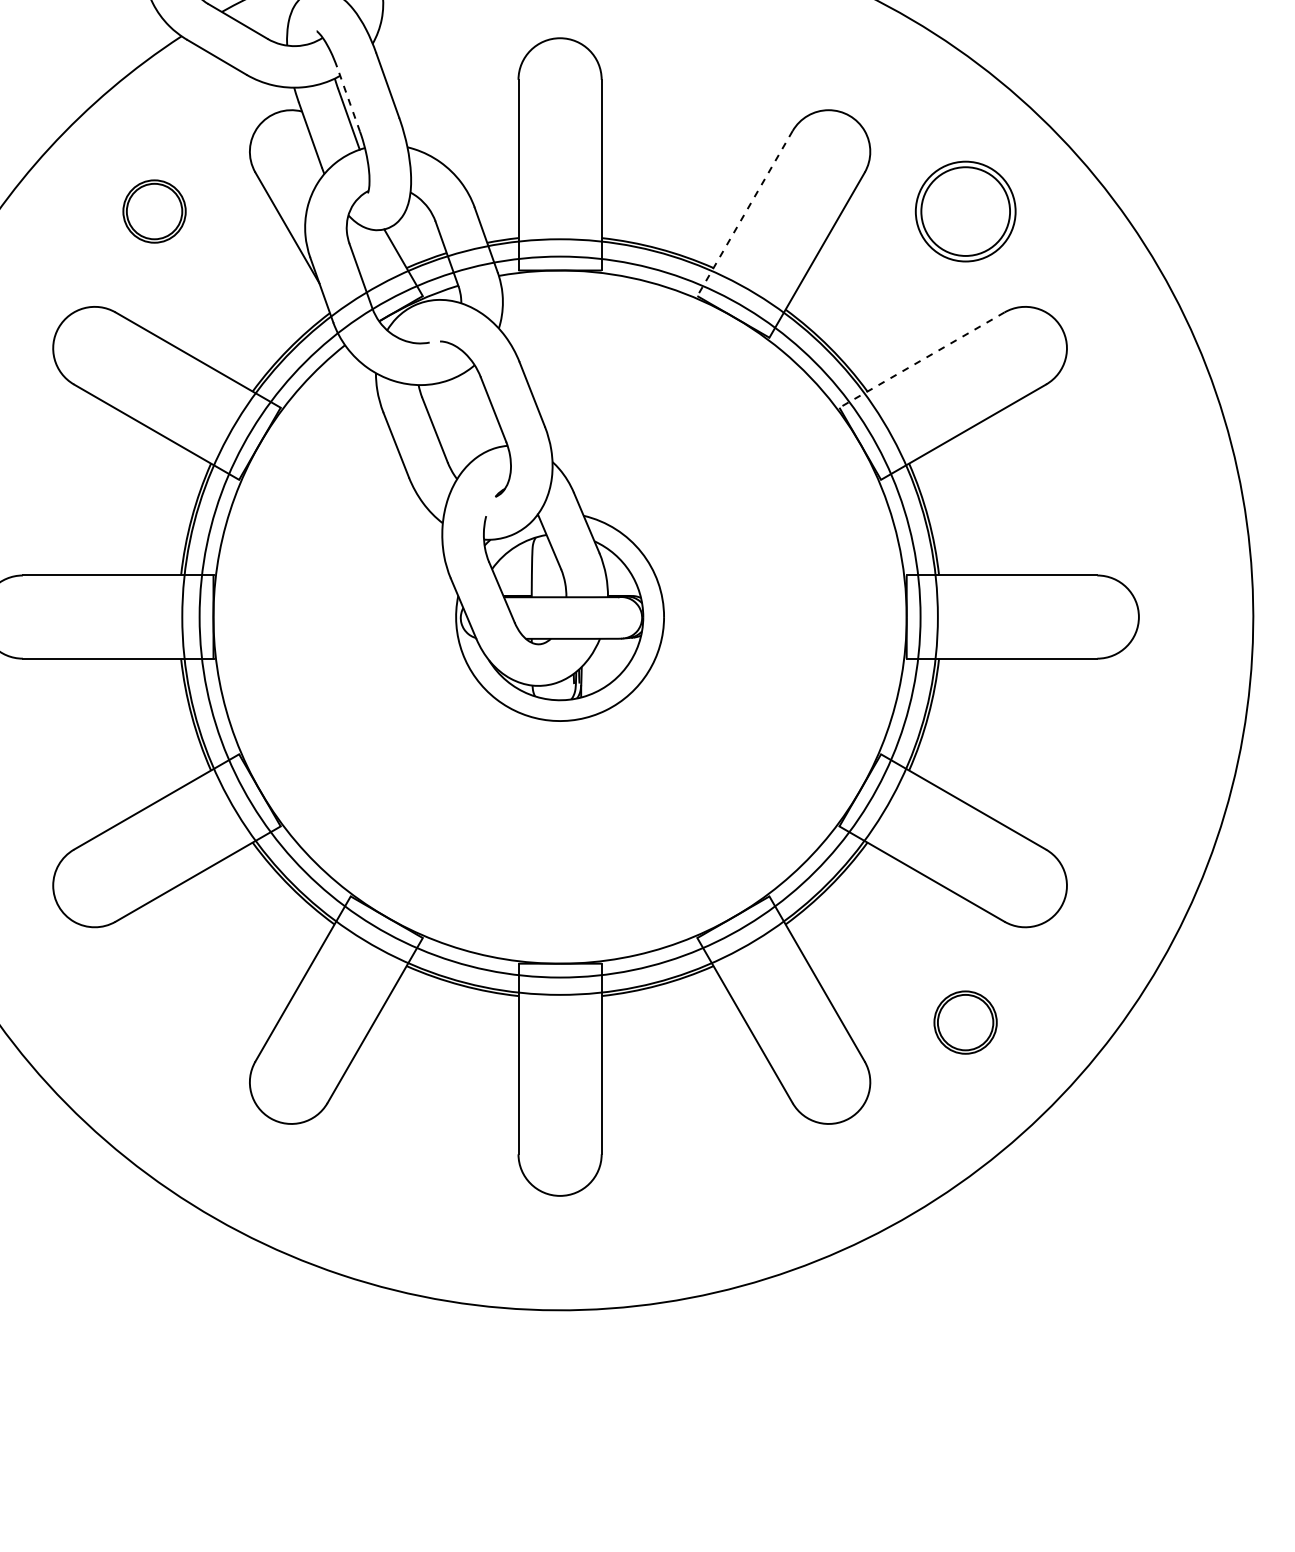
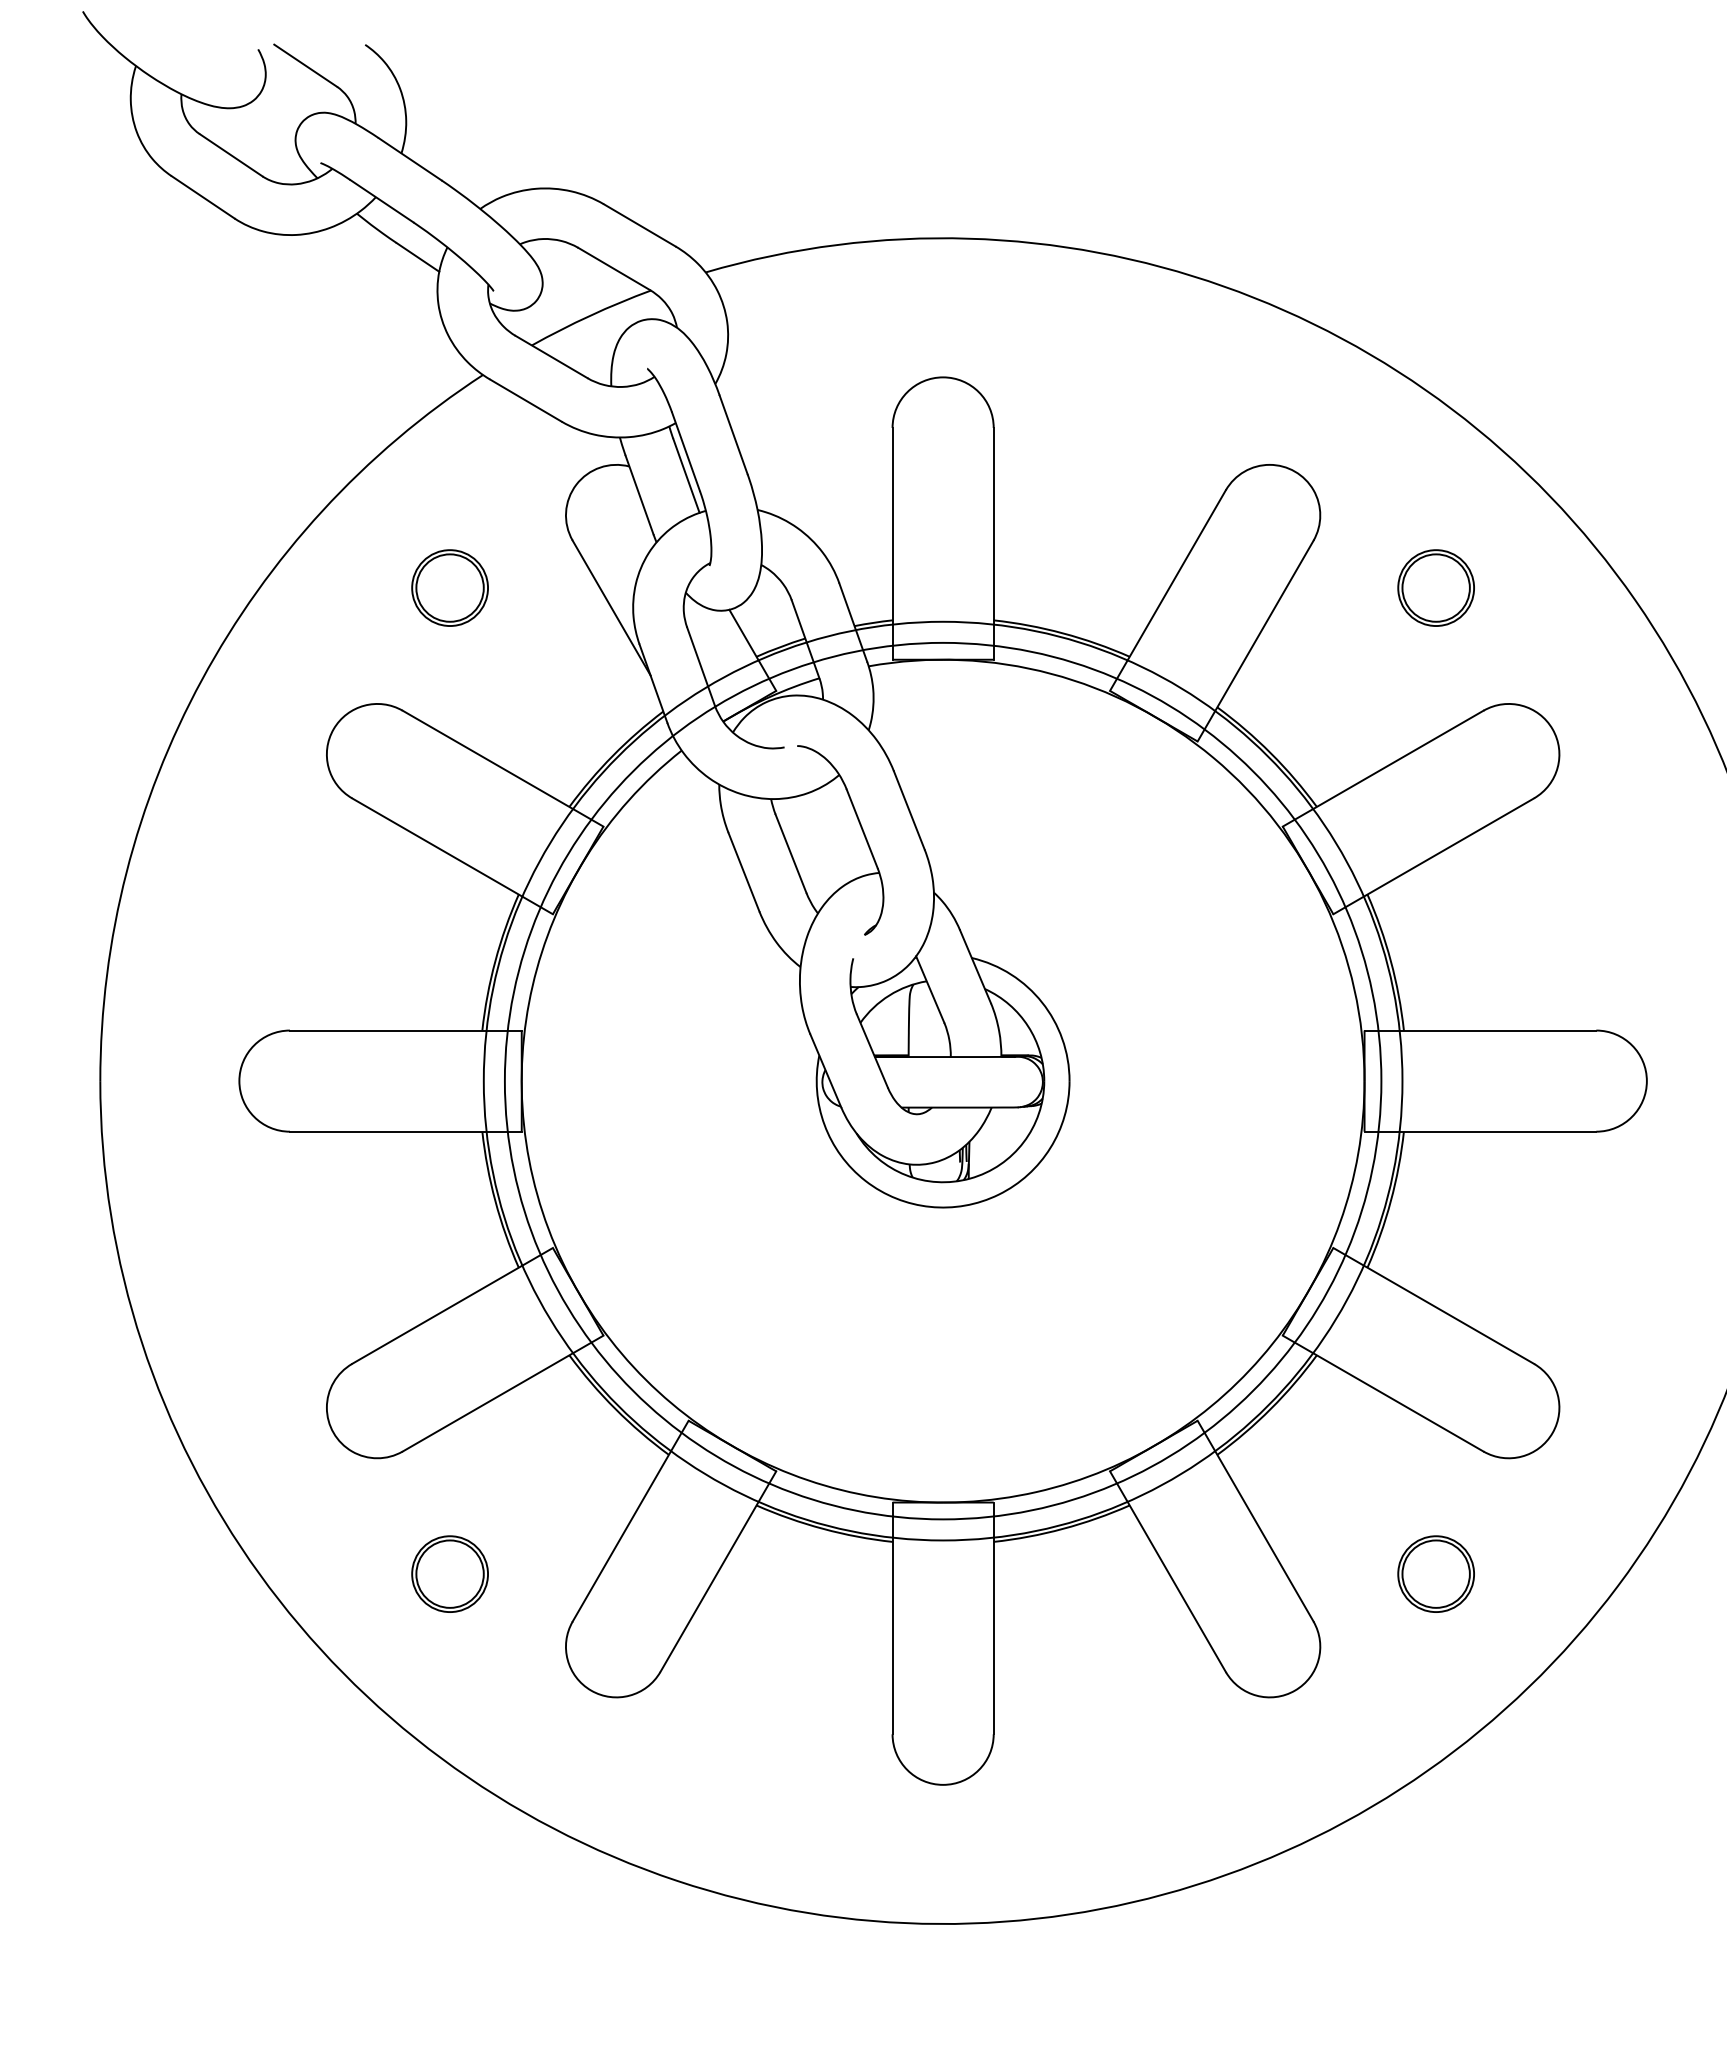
line: (349, 99) -> (686, 451), dashed -> solid
part: (965, 211) -> (1435, 587), size x0.62
line: (744, 213) -> (1167, 590), dashed -> solid
line: (922, 359) -> (1383, 768), dashed -> solid
part: (154, 1022) -> (449, 1573), added

